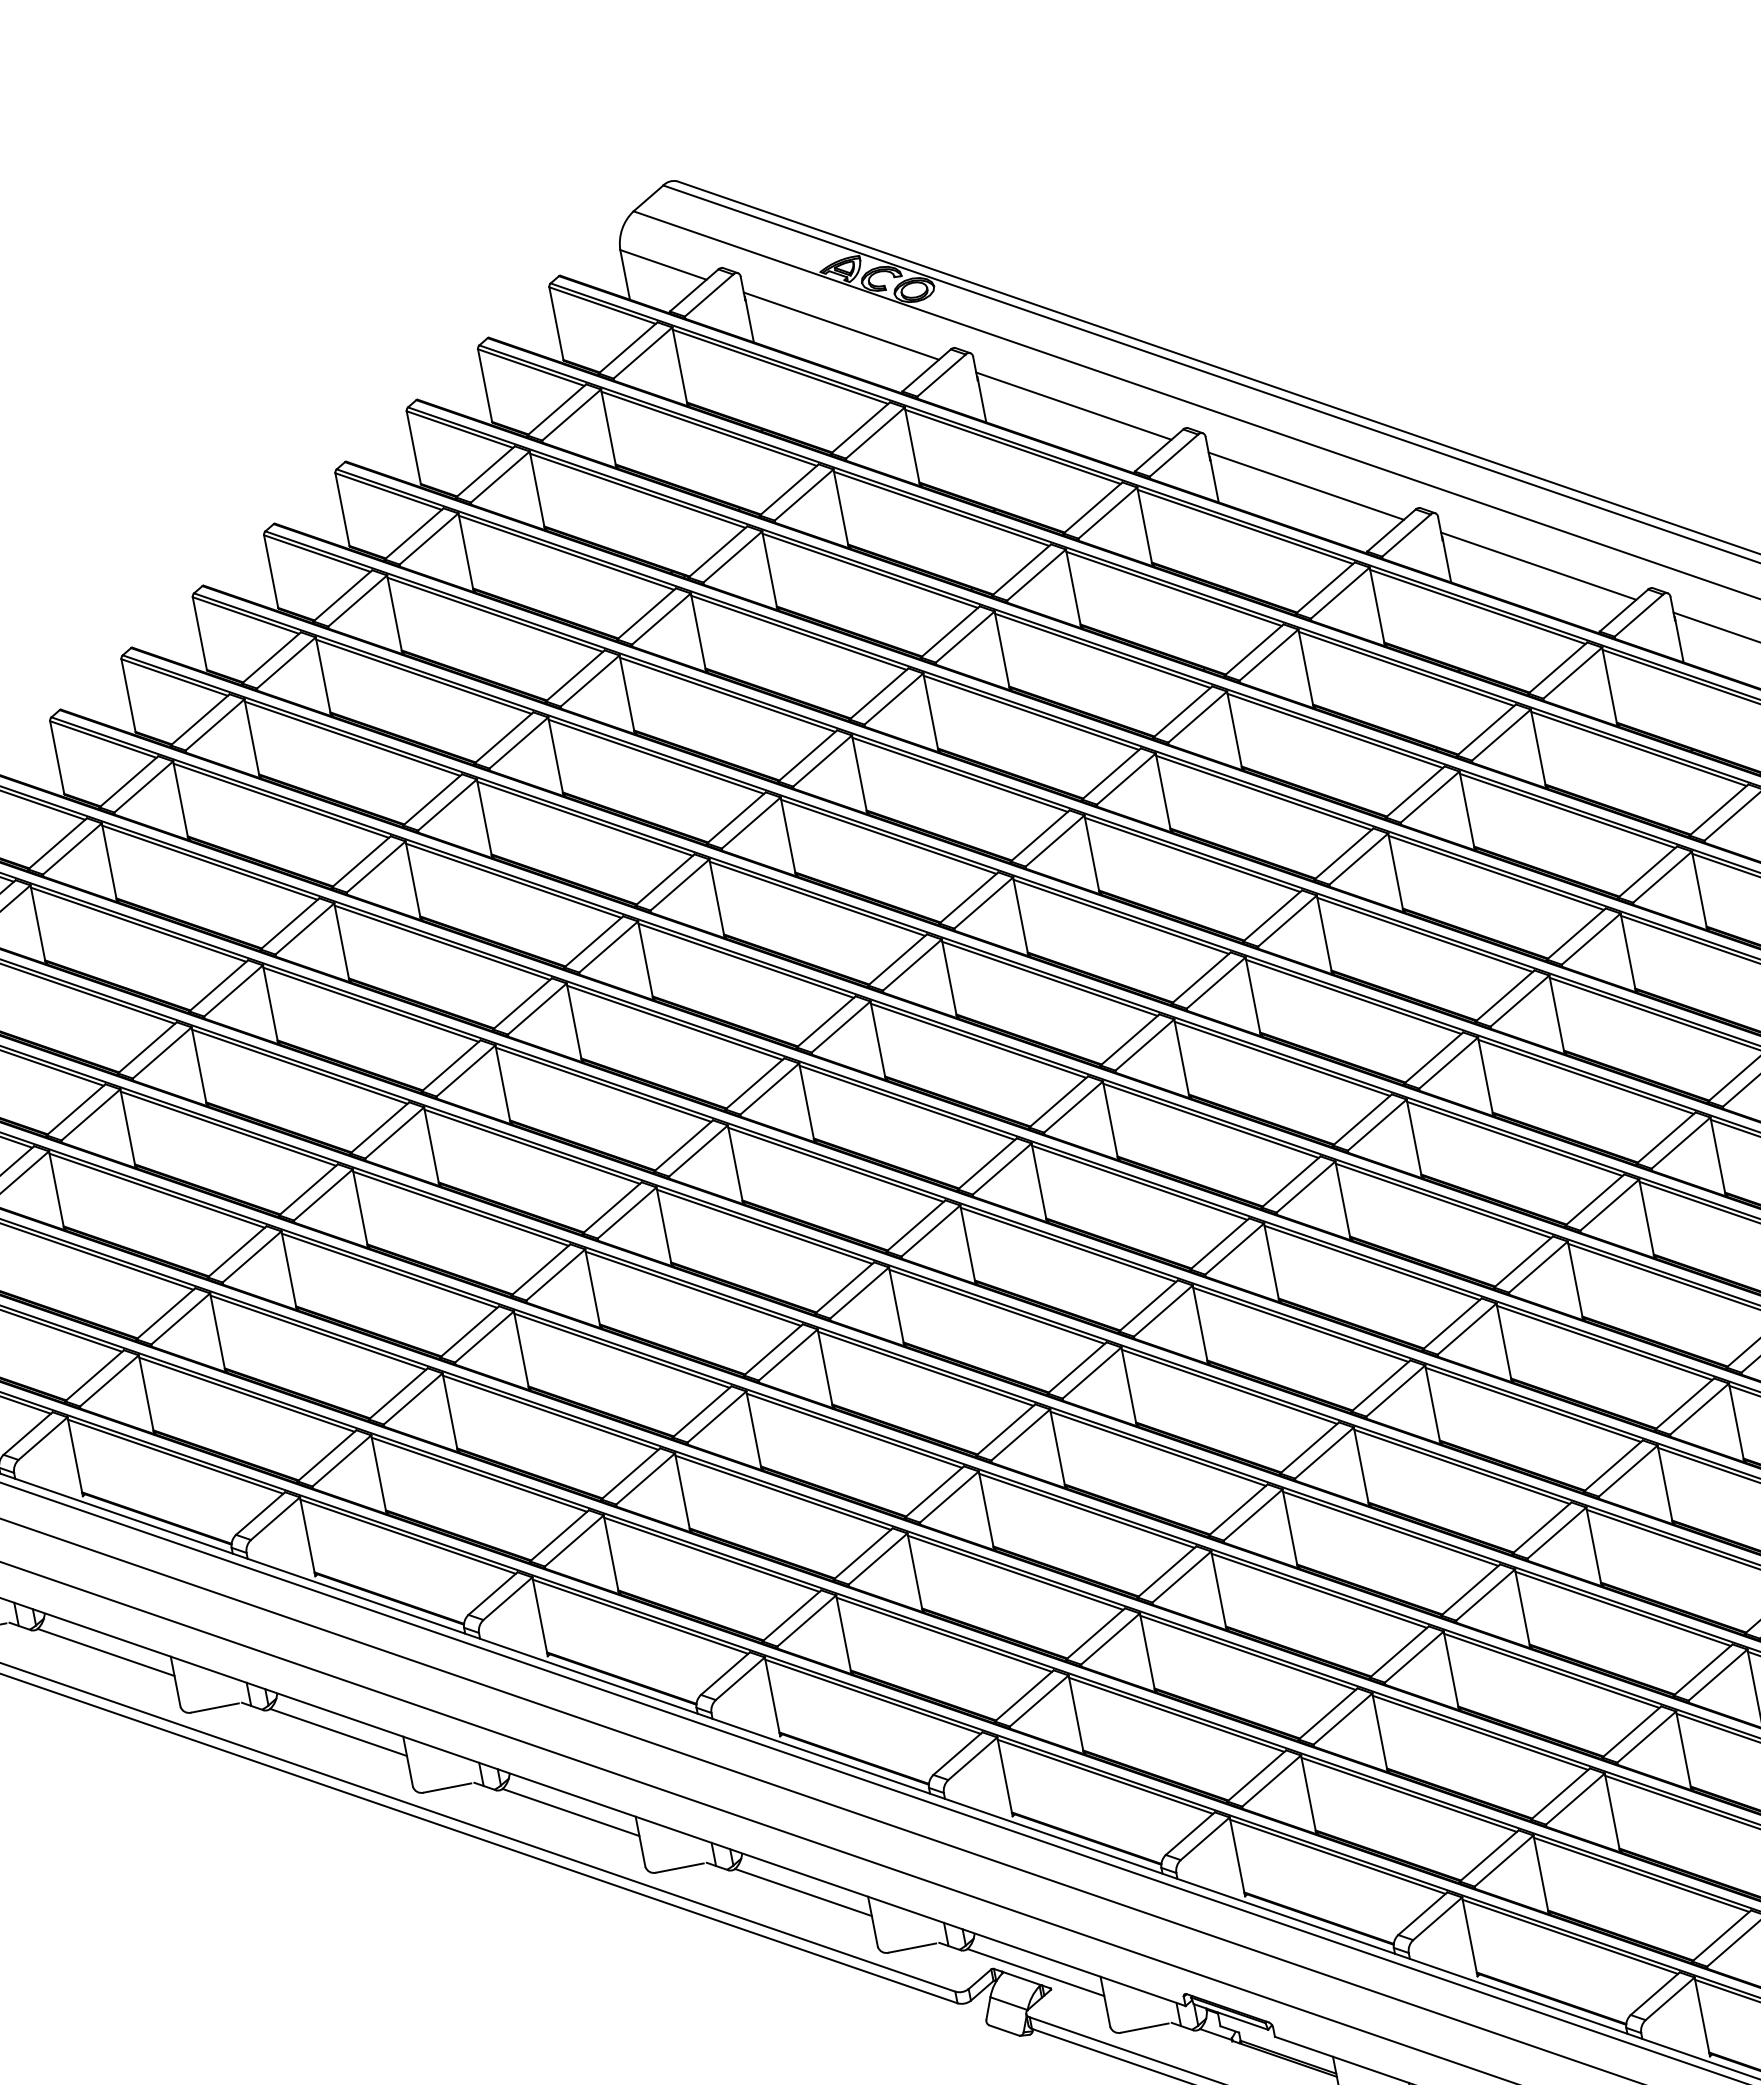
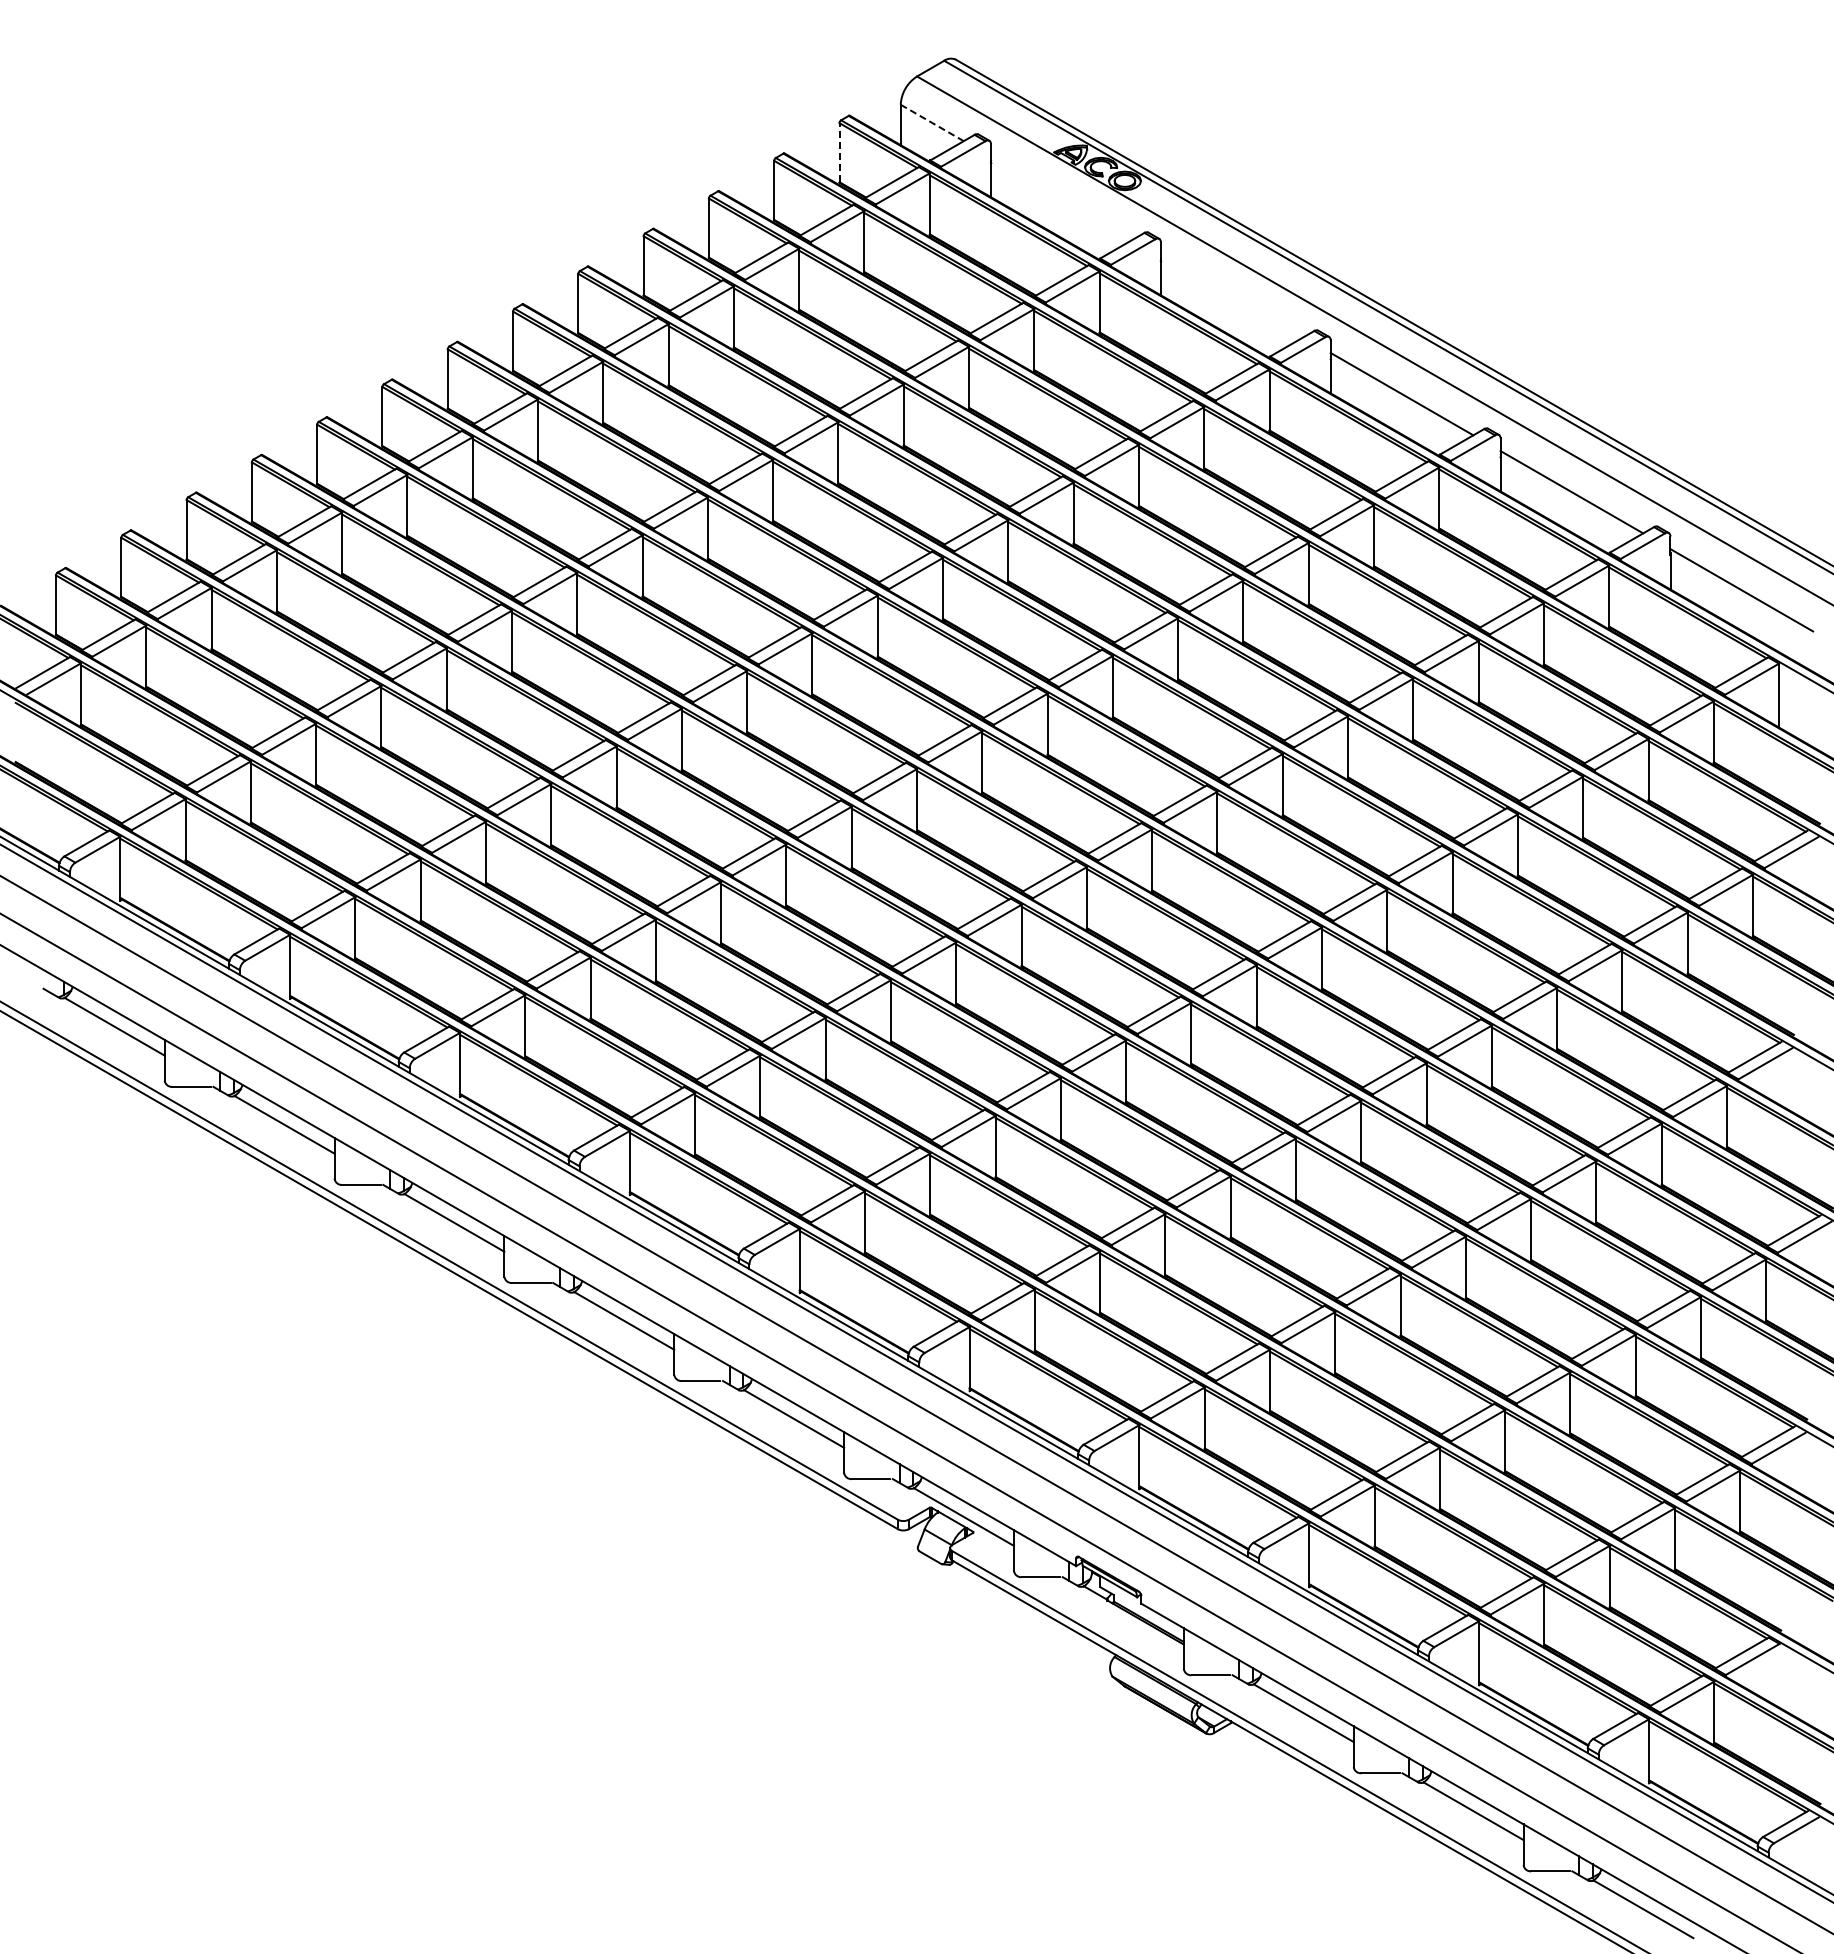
line: (663, 265) -> (932, 123), solid -> dashed
line: (556, 323) -> (839, 152), solid -> dashed
line: (840, 325) -> (1061, 197), removed
line: (1072, 405) -> (1231, 295), removed

